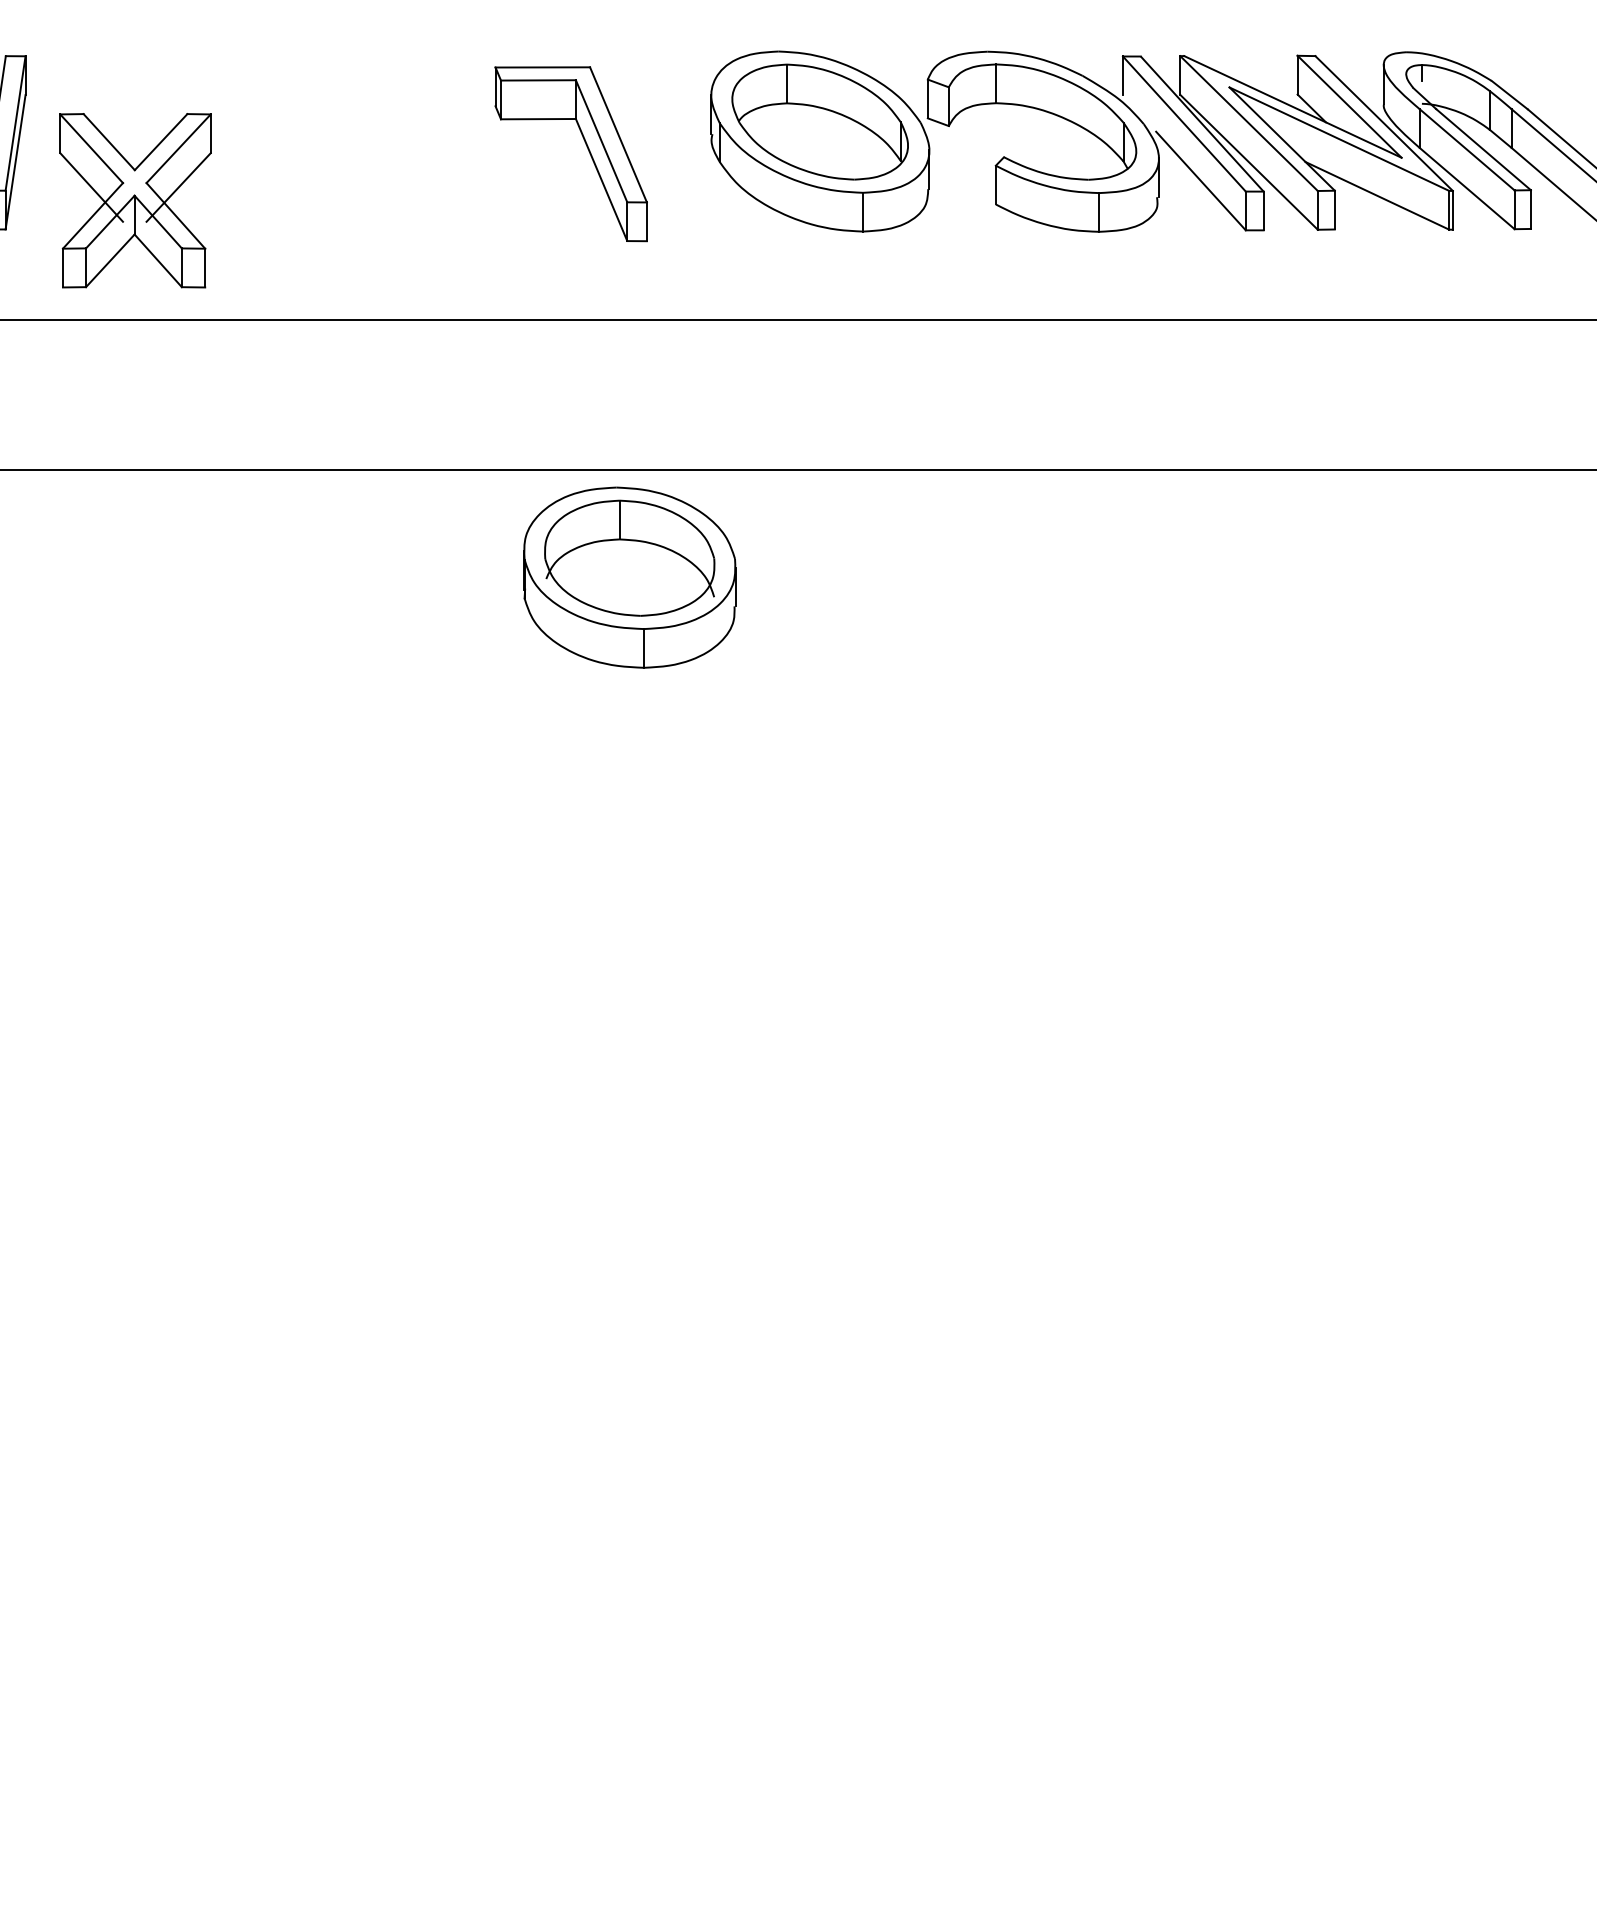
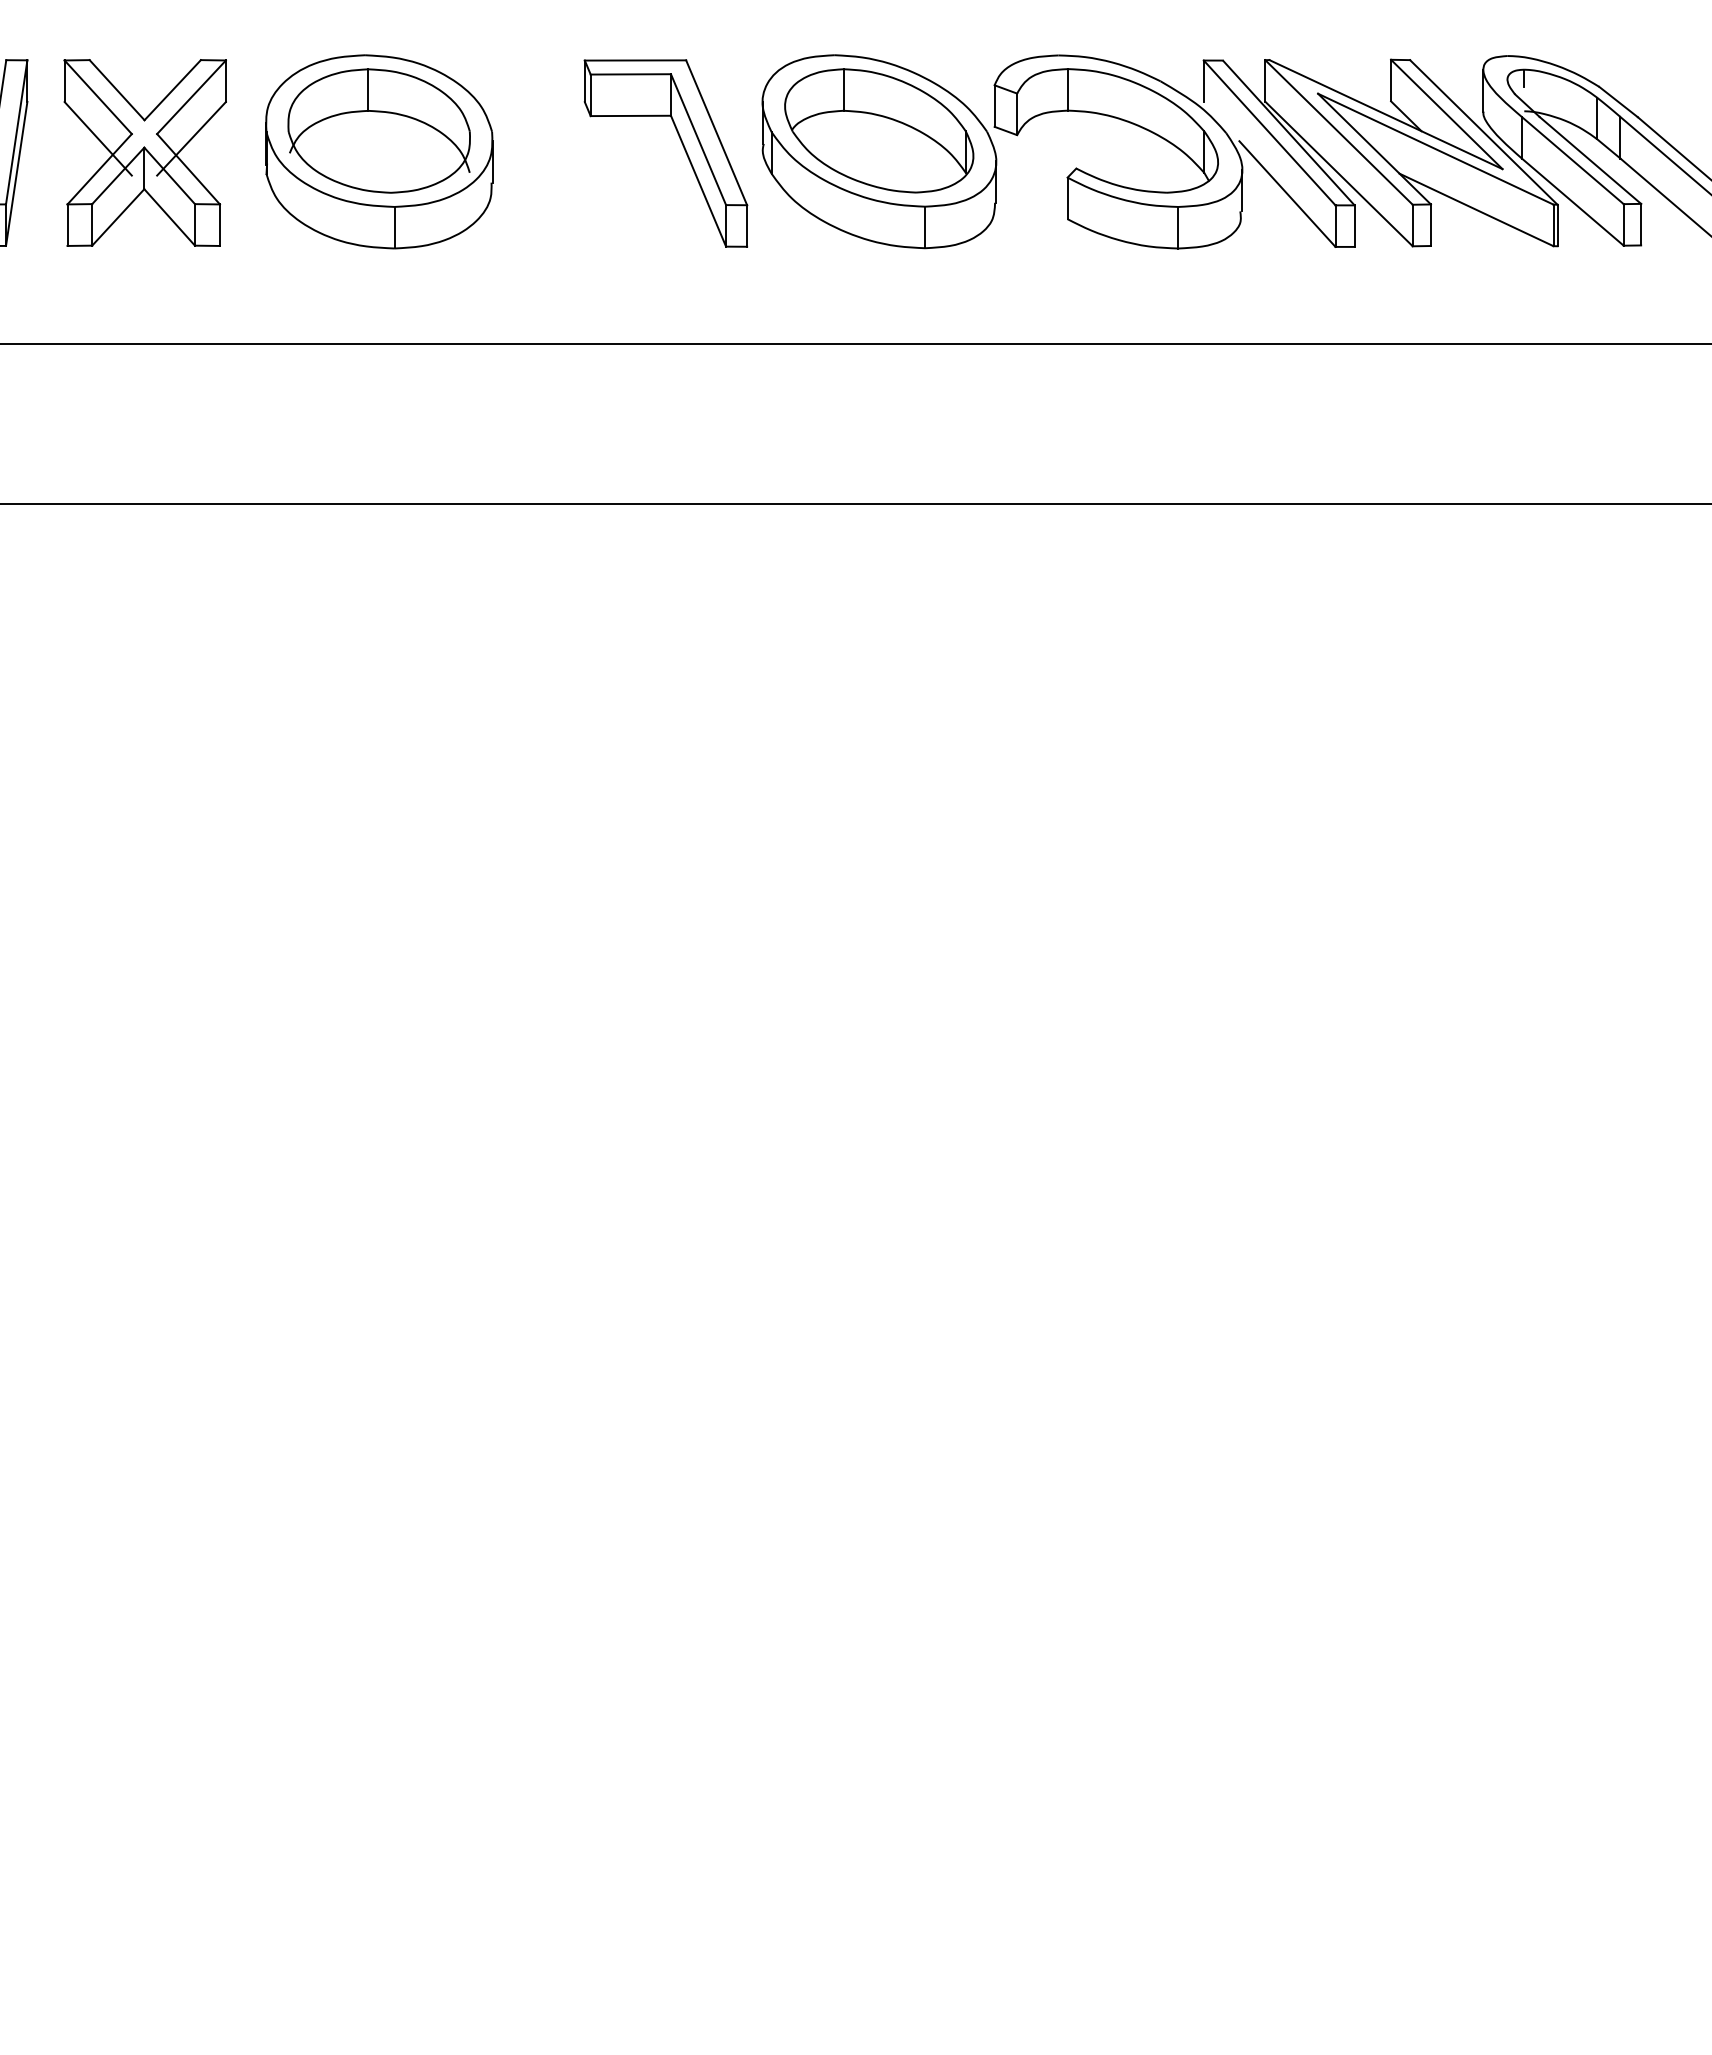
part: (586, 147) -> (682, 146), moved
part: (135, 200) -> (145, 152), moved
part: (629, 577) -> (378, 151), moved

